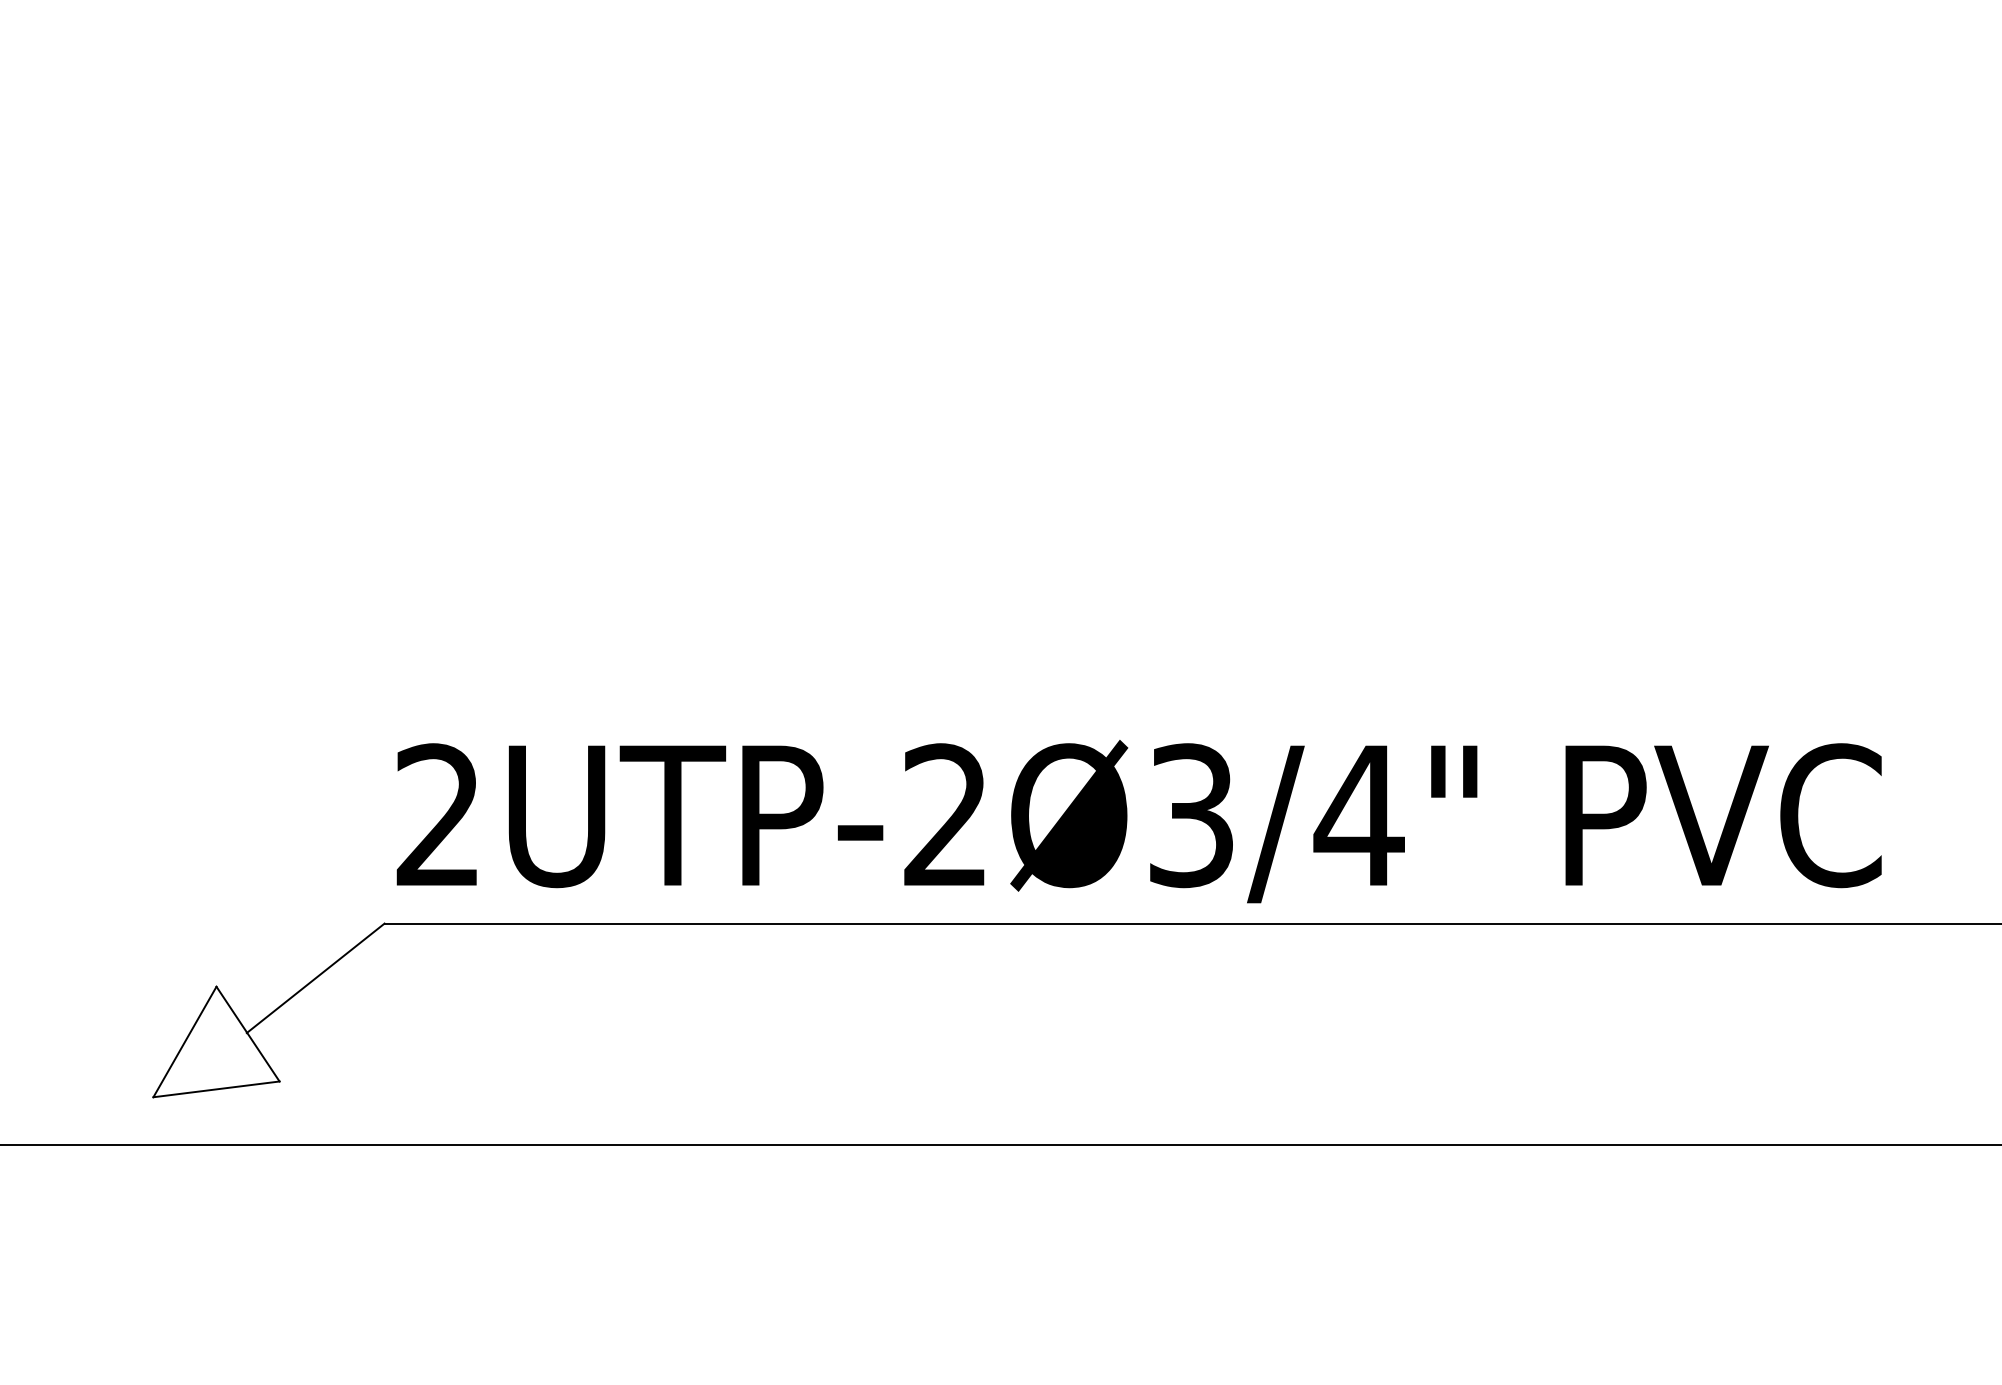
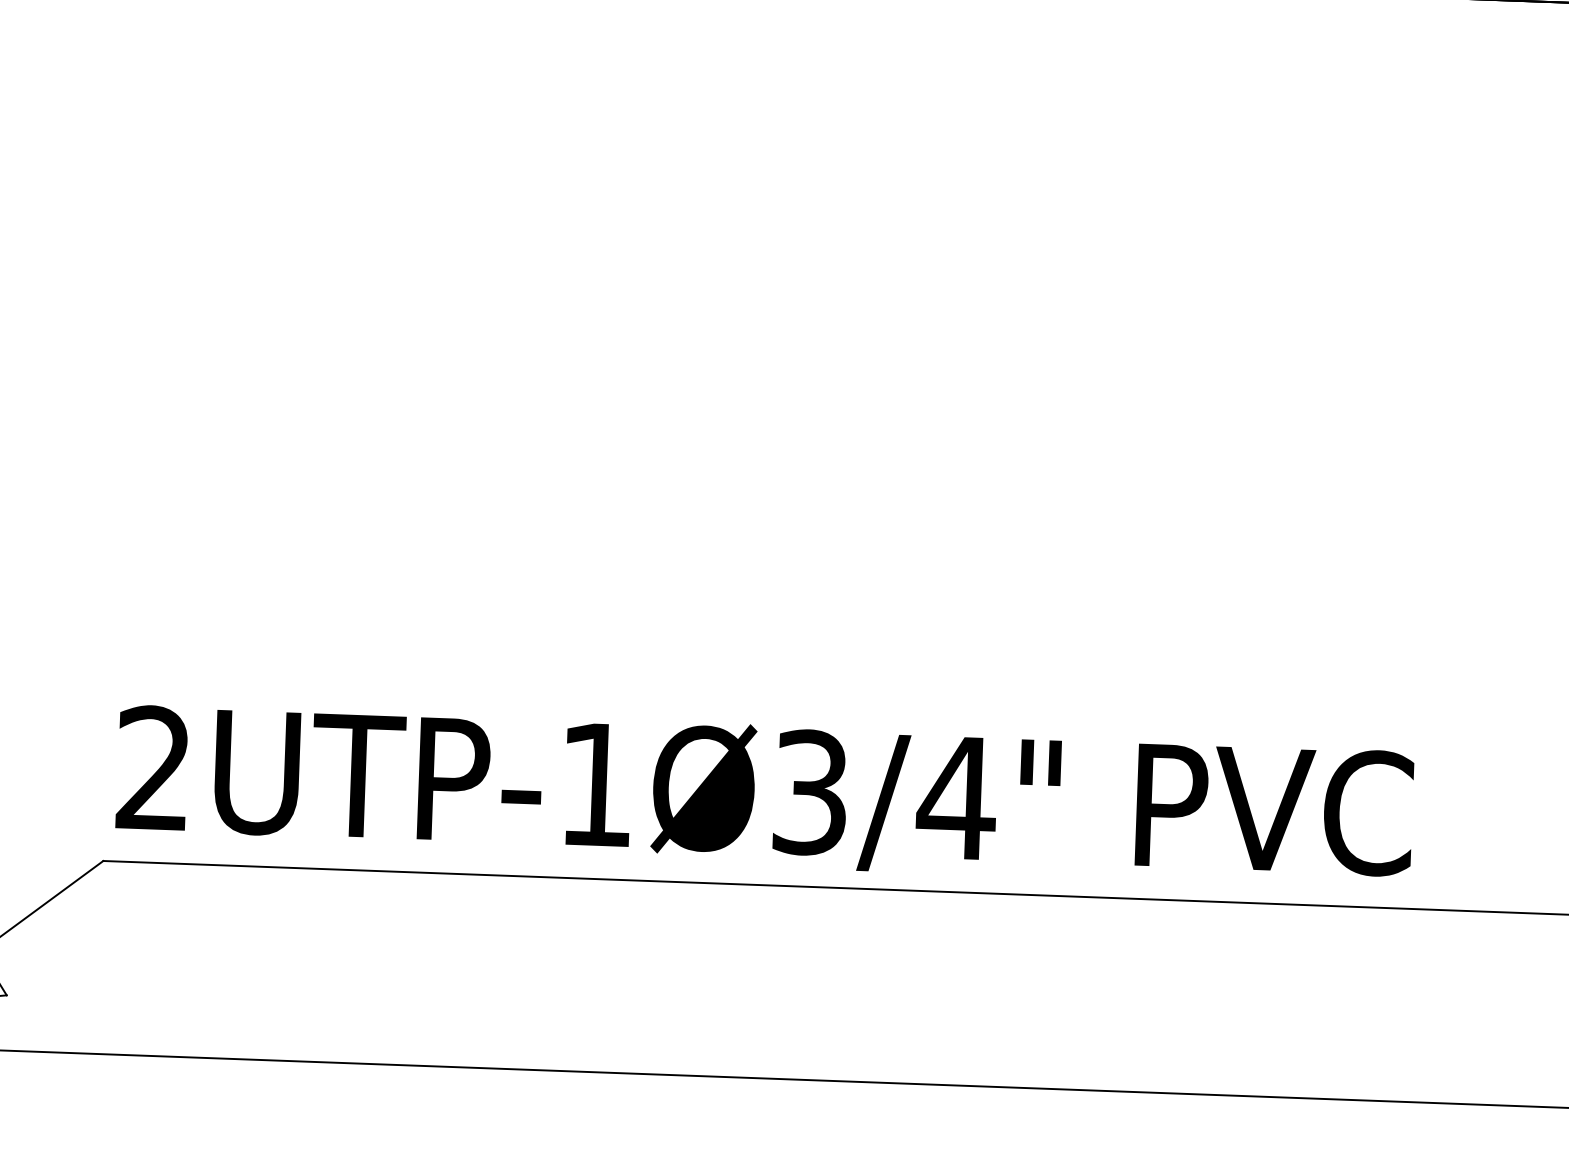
text: (944, 814) -> (595, 783), 2UTP-2Ø3/4" -> 2UTP-1Ø3/4"

